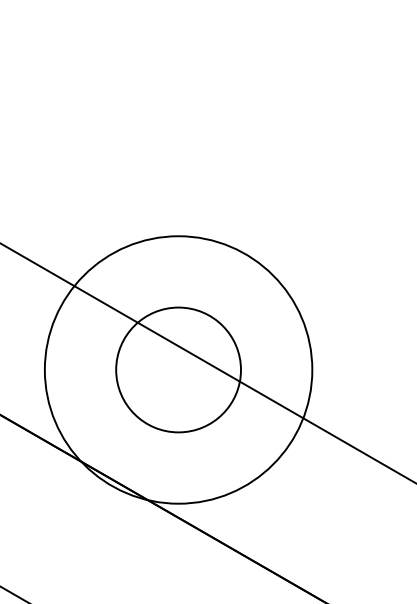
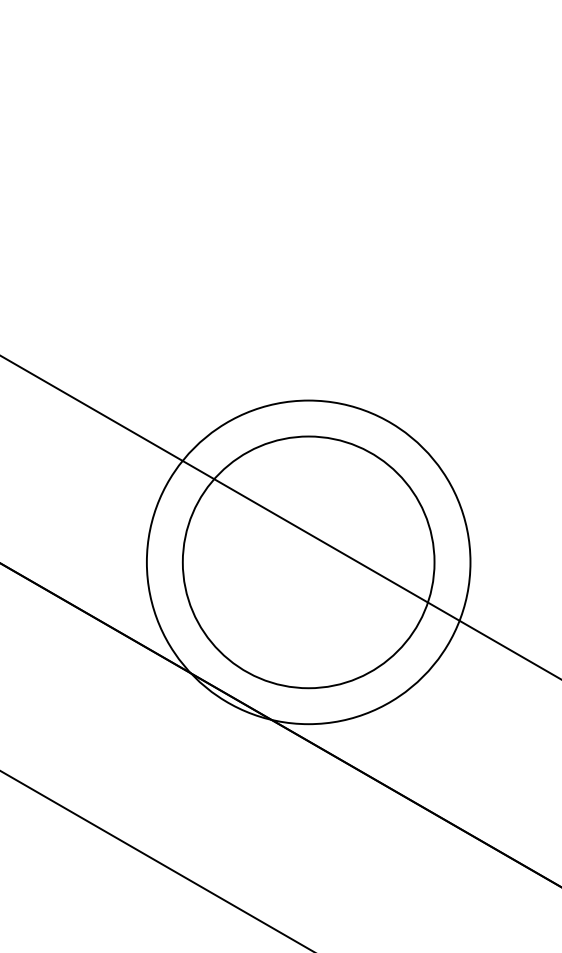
circle: (178, 370) -> (308, 562), size x1.67

